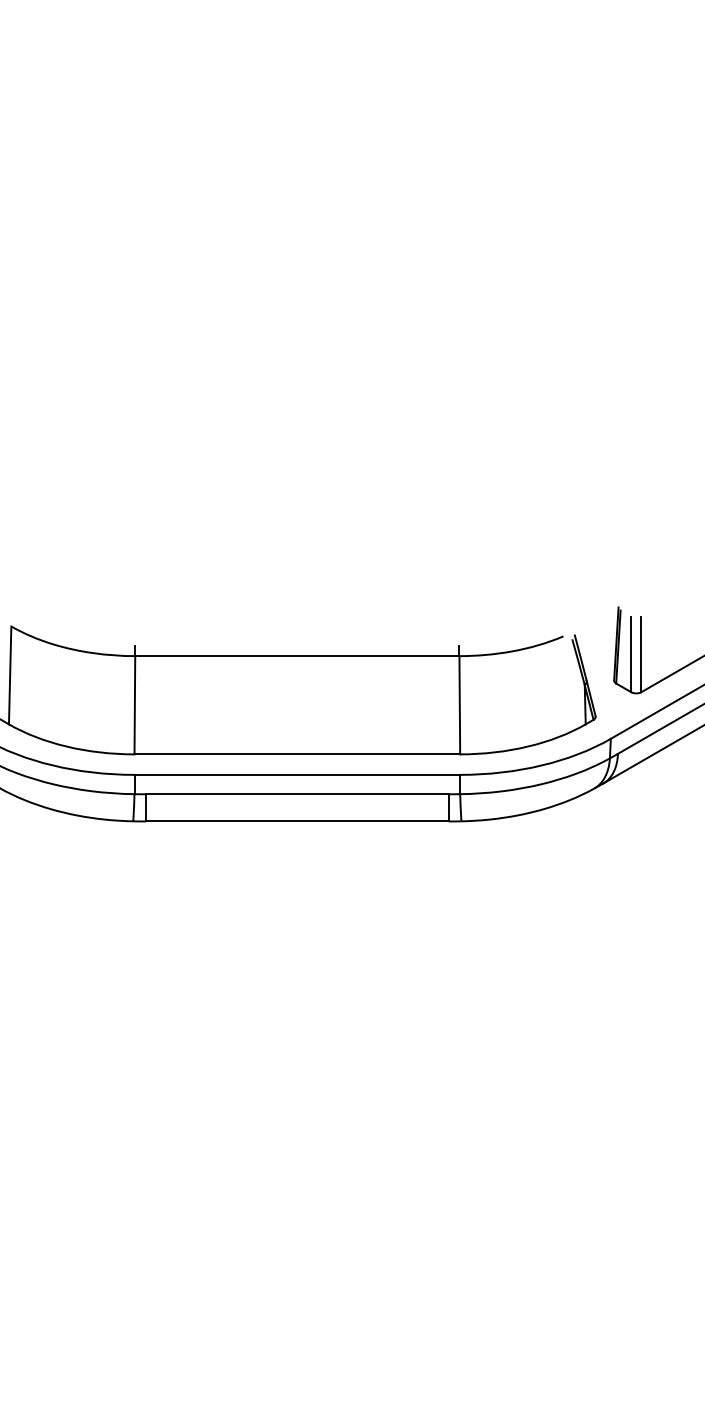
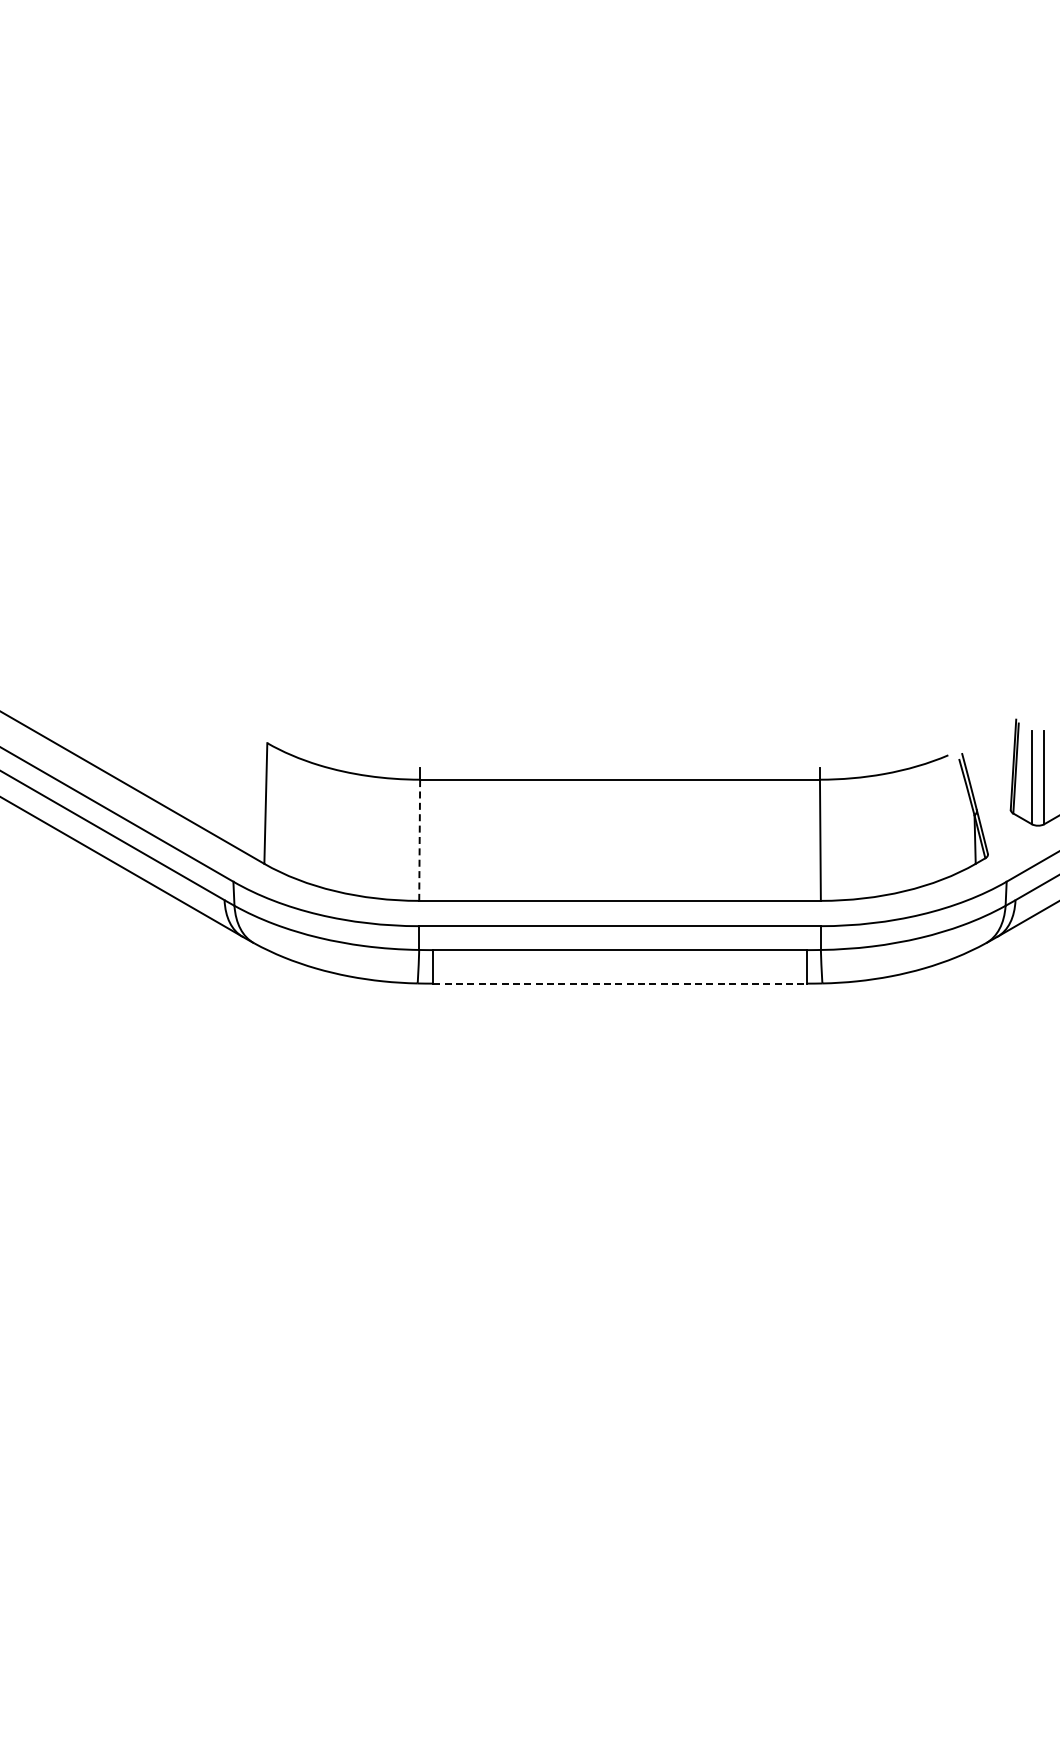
line: (134, 705) -> (419, 840), solid -> dashed
line: (297, 821) -> (620, 983), solid -> dashed

